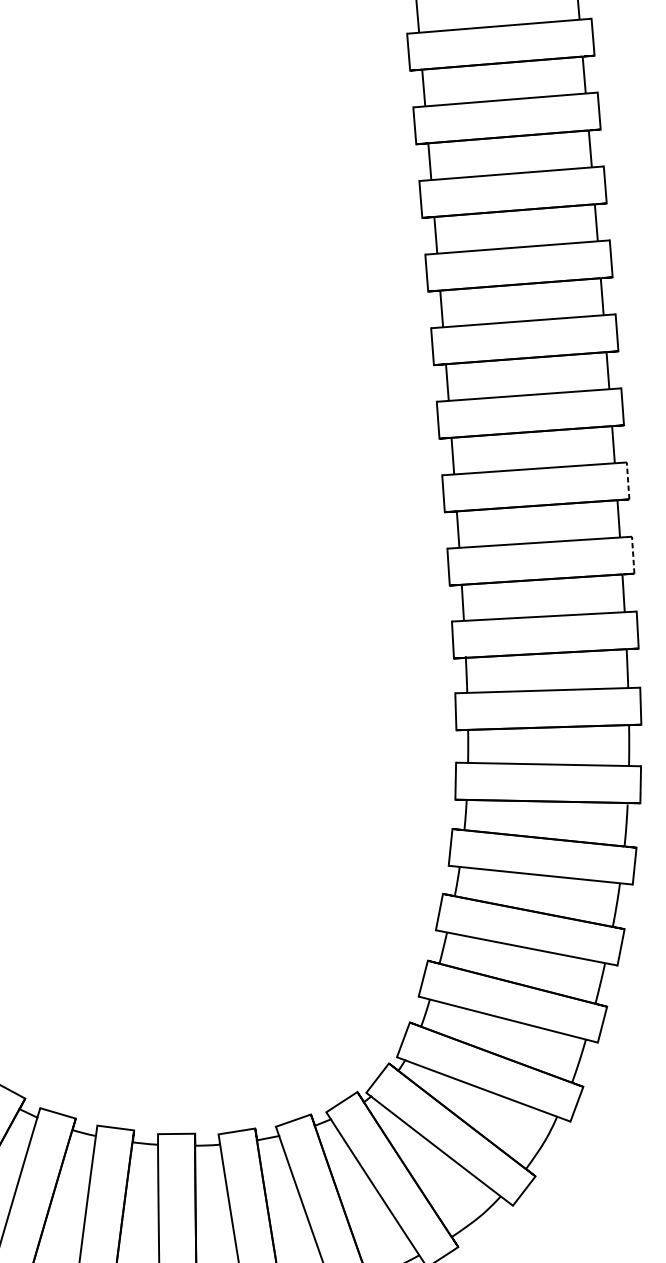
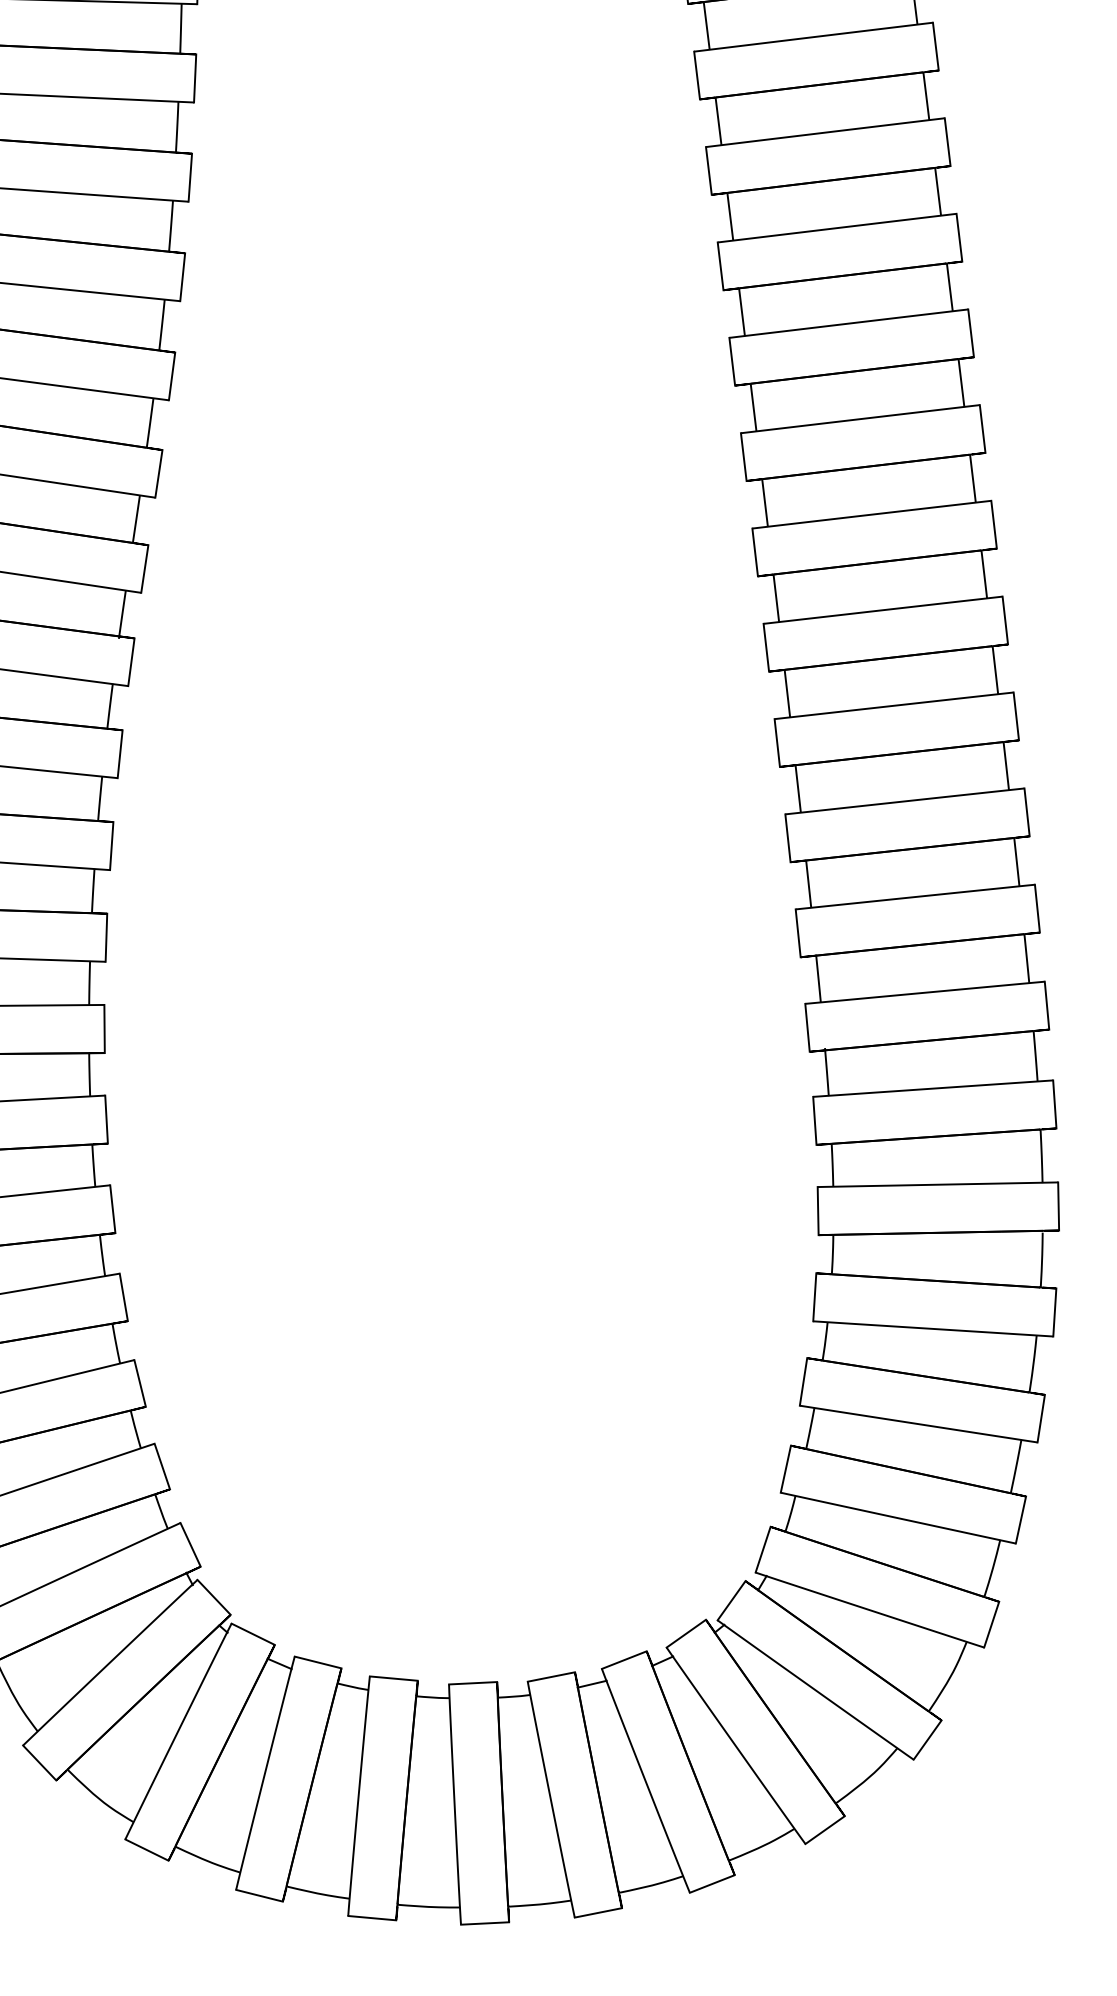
line: (628, 480) -> (1027, 811), dashed -> solid
line: (633, 555) -> (1037, 908), dashed -> solid

